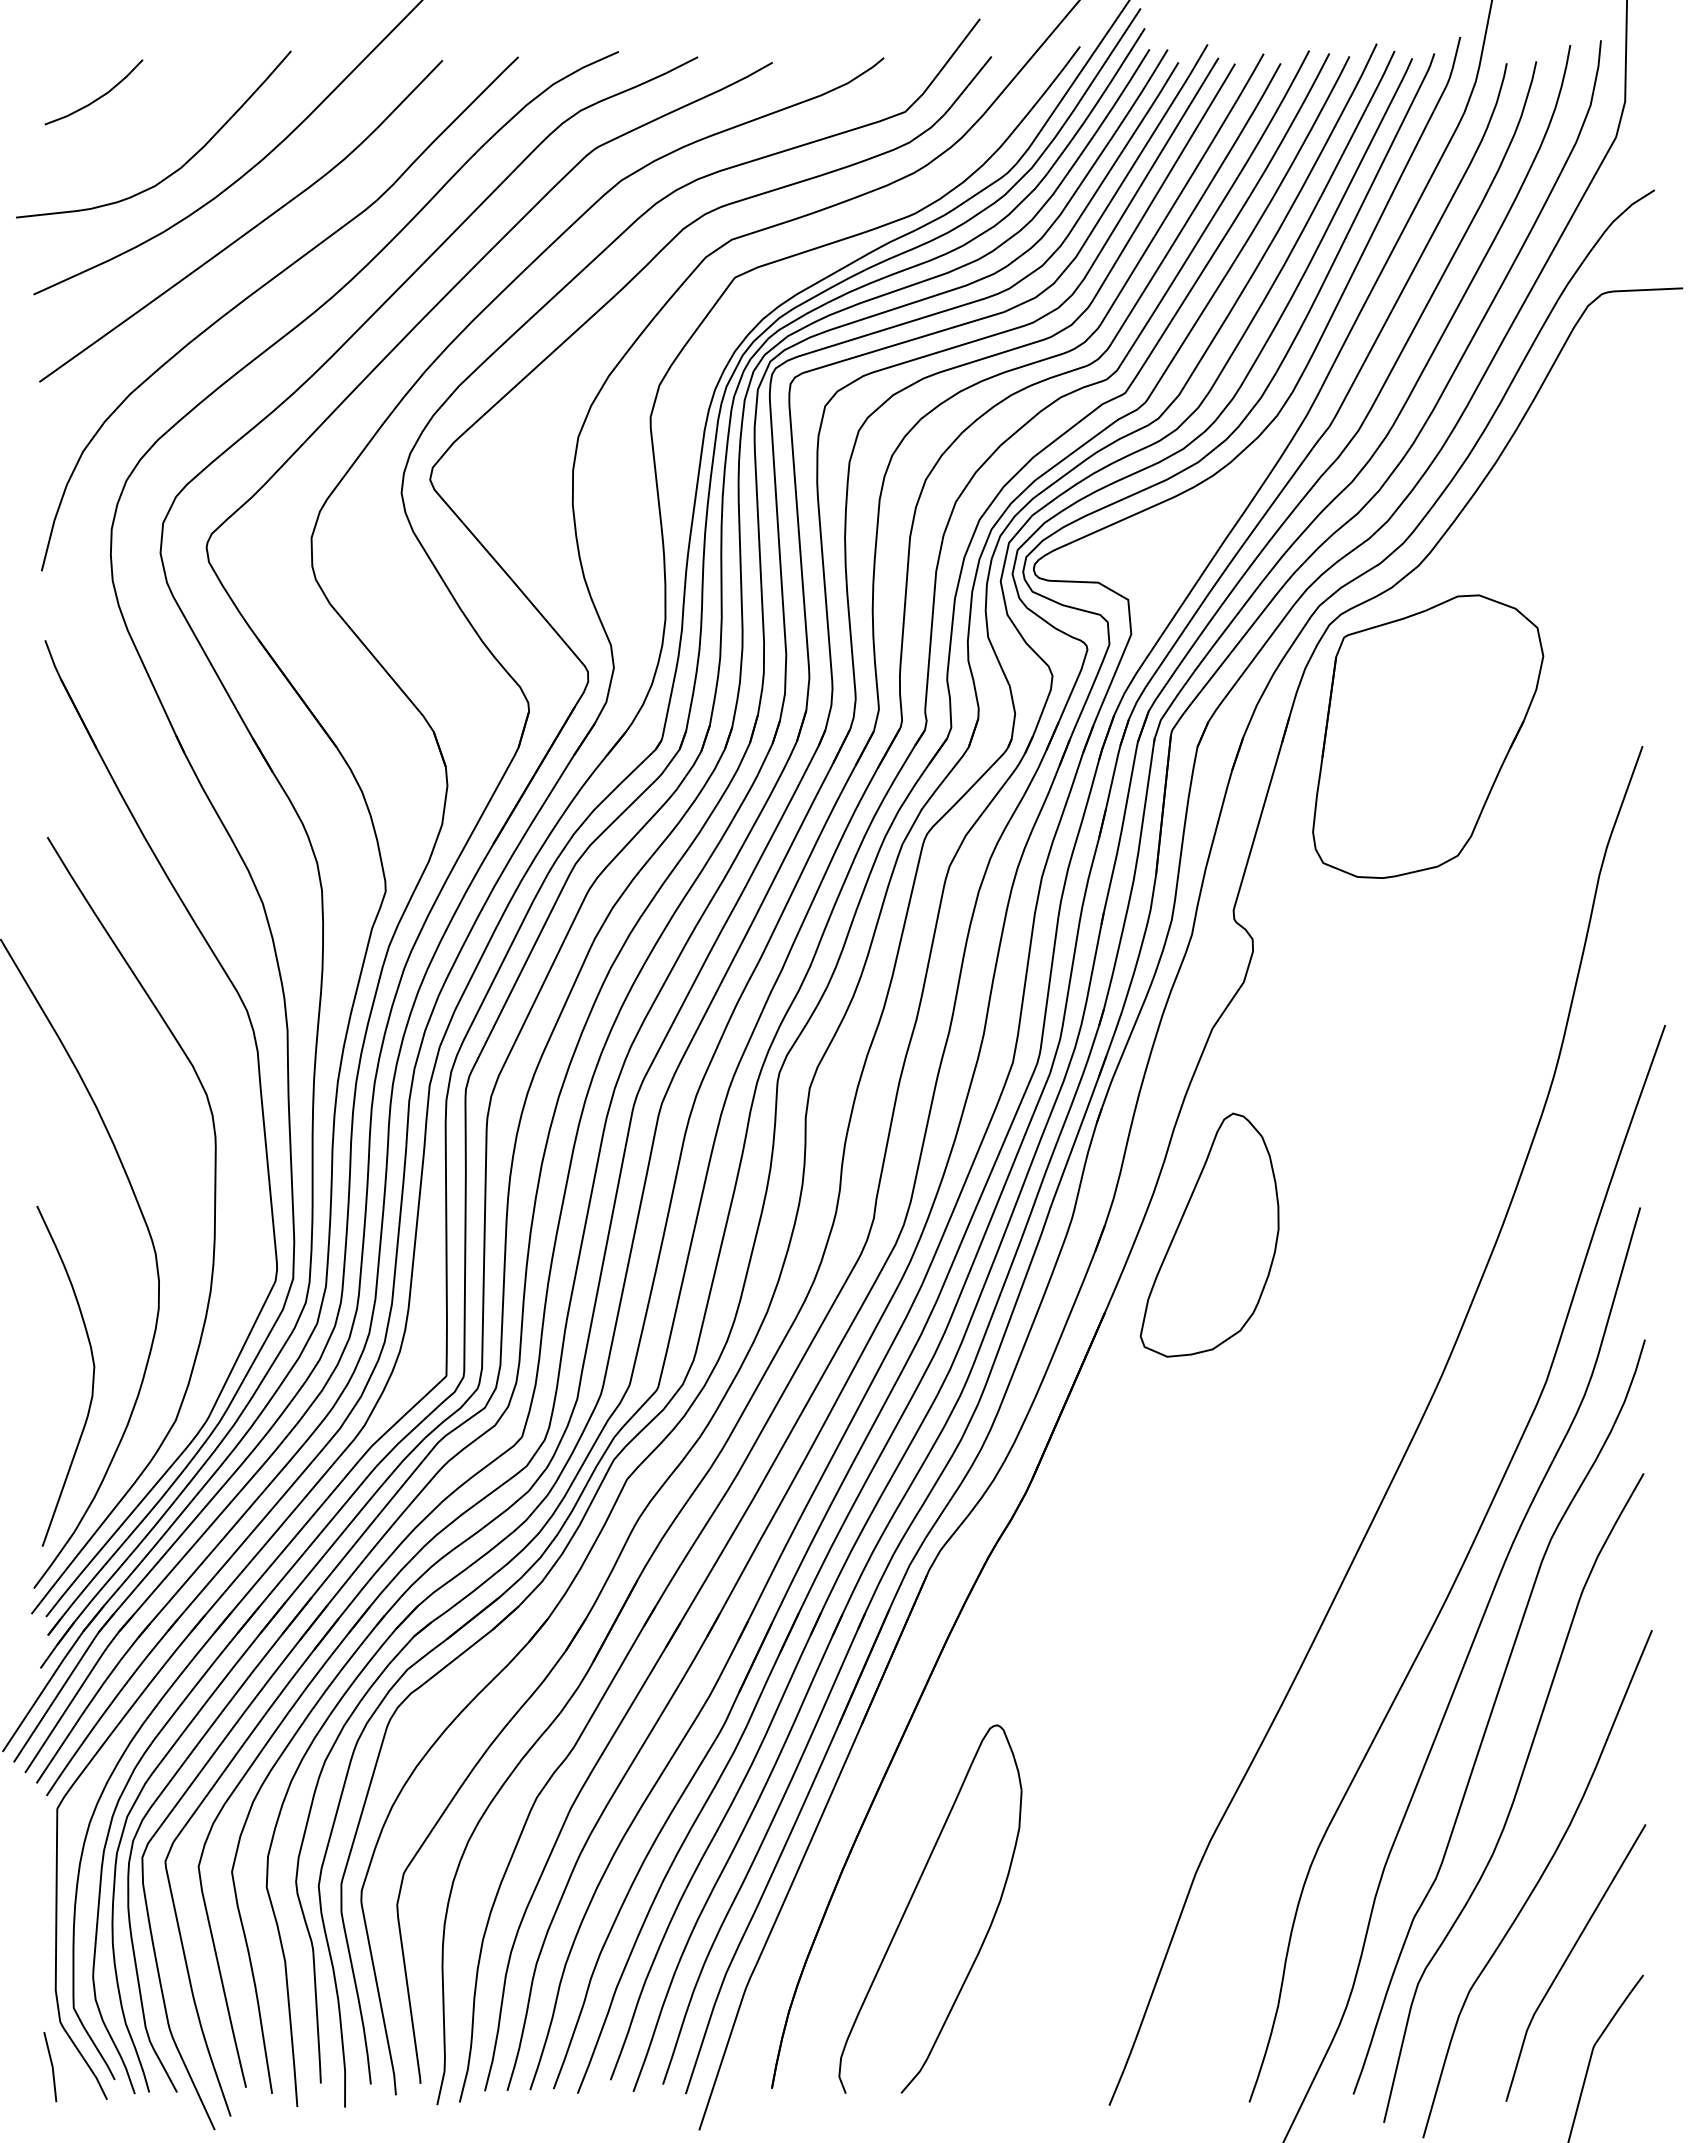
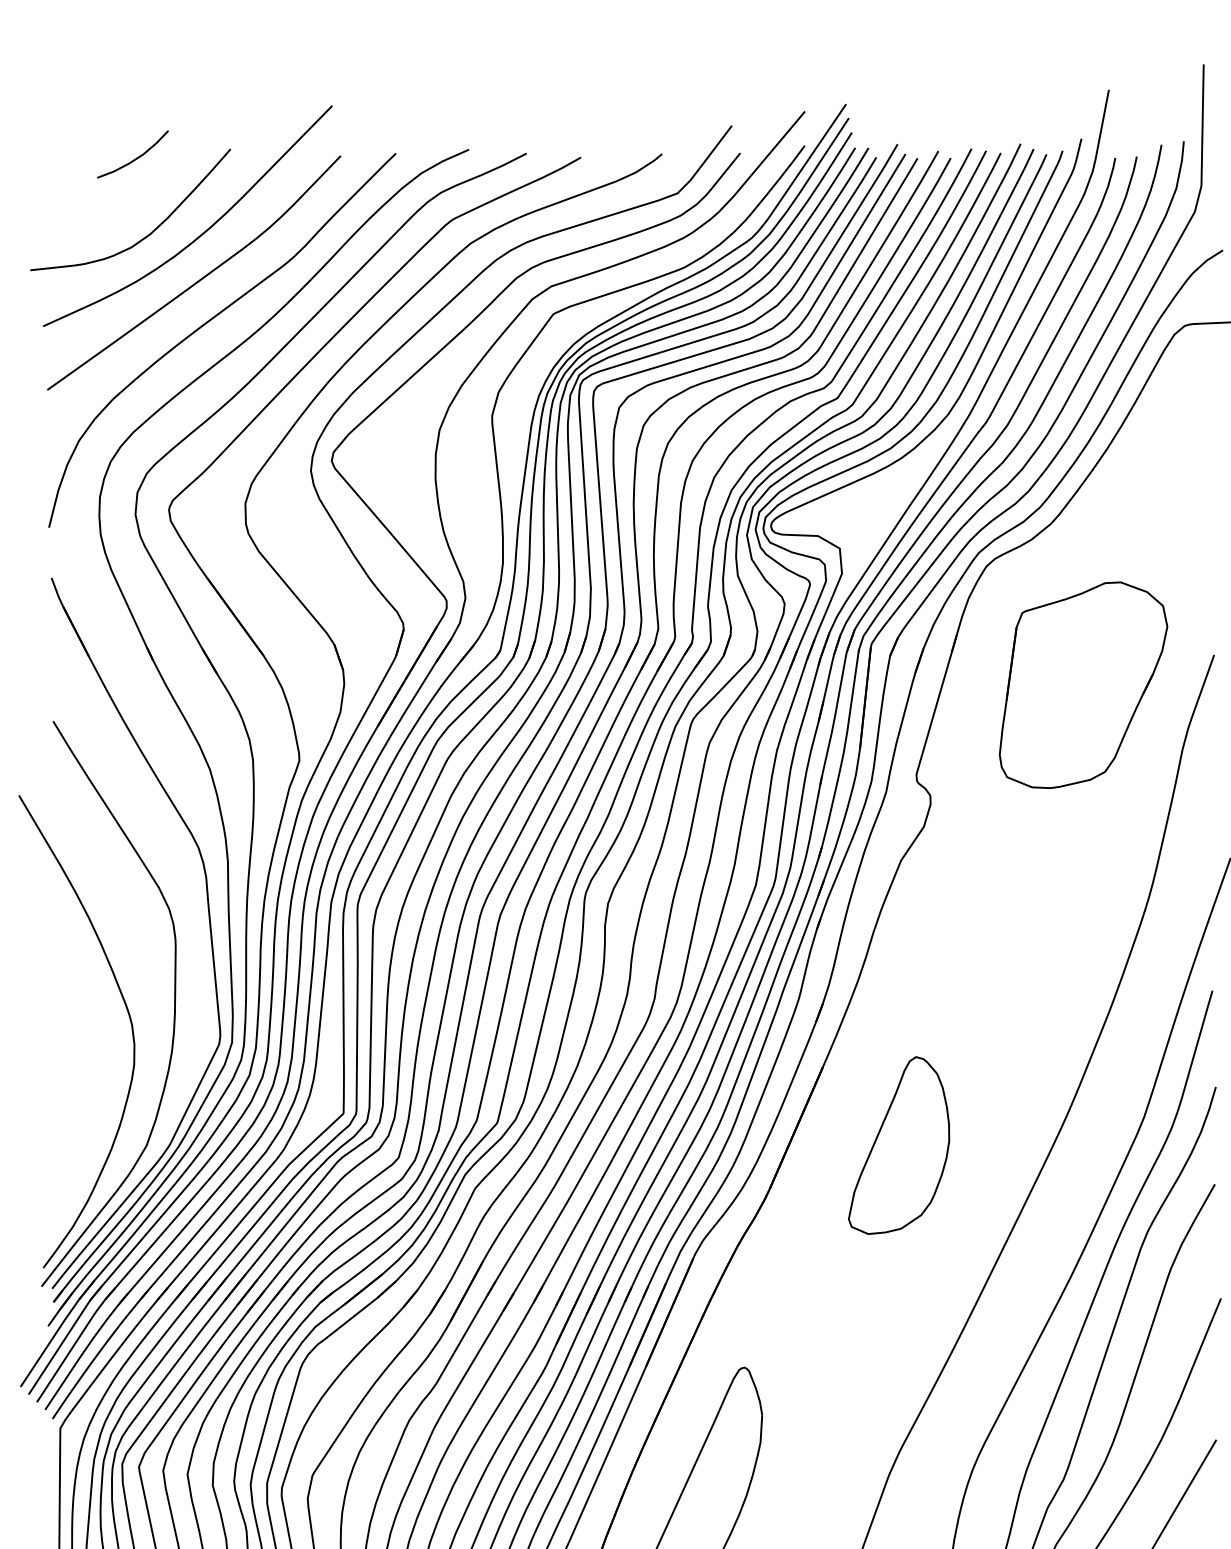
curve: (96, 98) -> (134, 158), moved
part: (1428, 736) -> (1083, 685), moved
part: (1209, 1234) -> (898, 1145), moved
curve: (92, 1375) -> (85, 1113), removed

